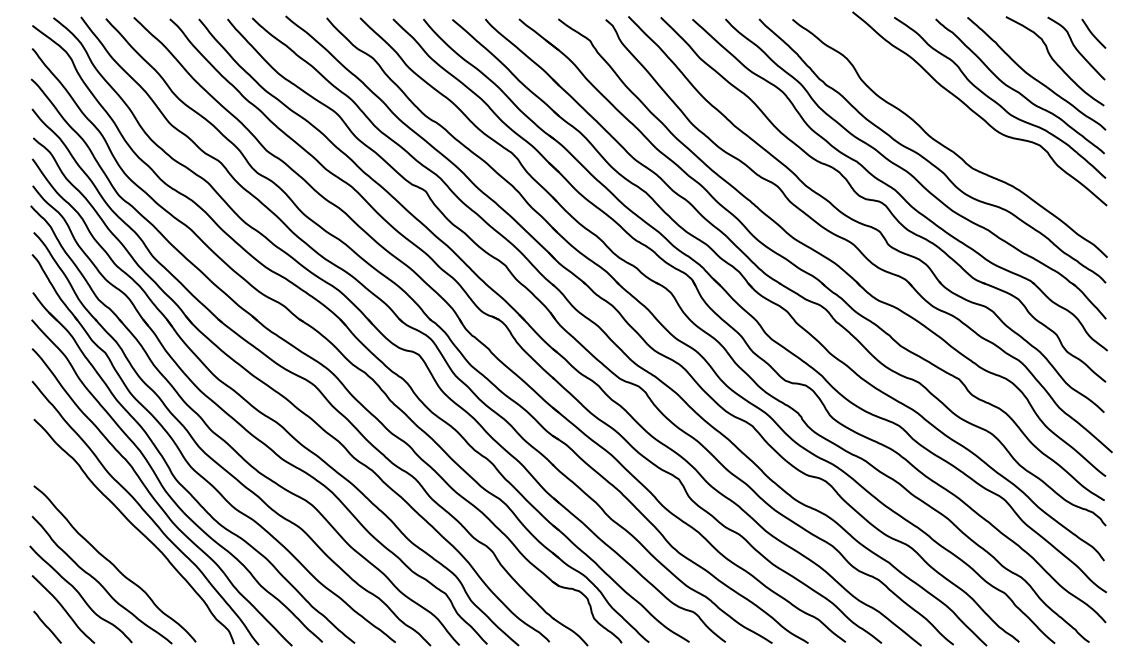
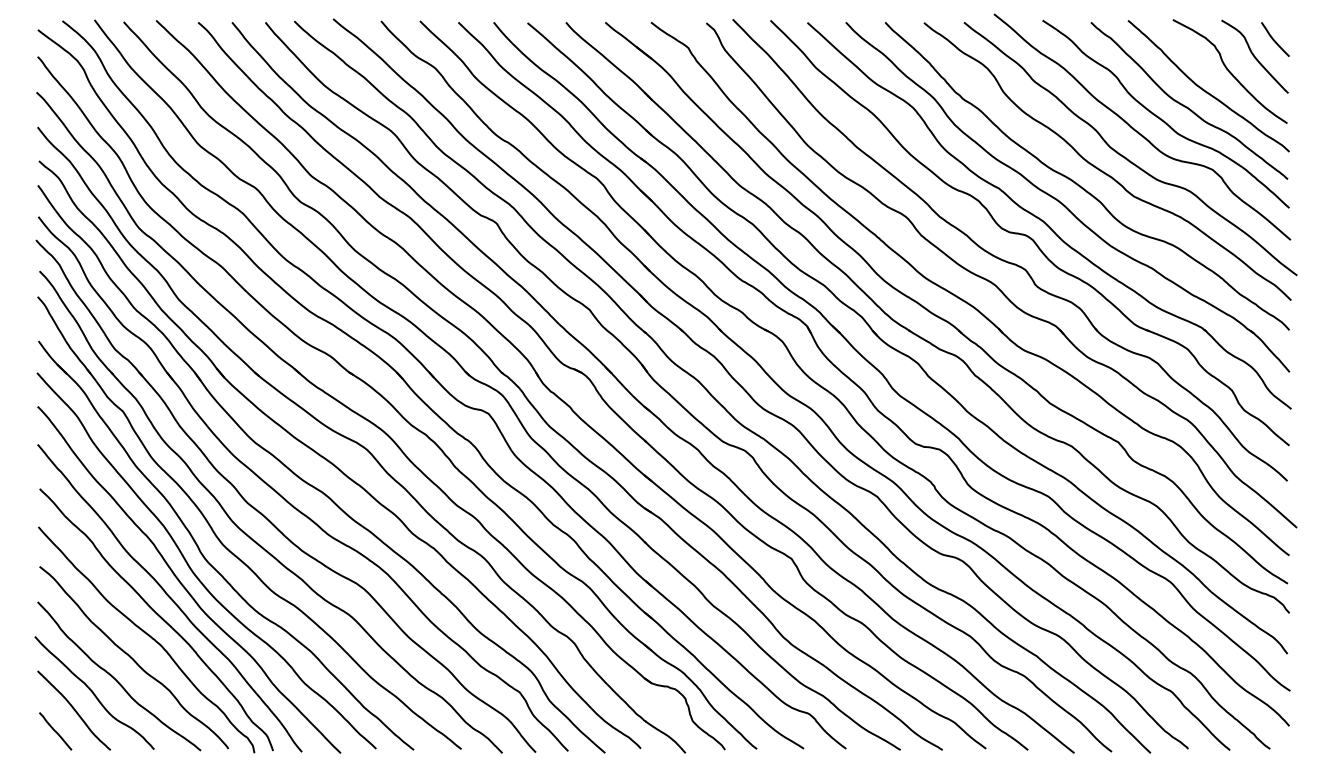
curve: (966, 134) -> (1126, 157), added
curve: (127, 545) -> (148, 636), added

